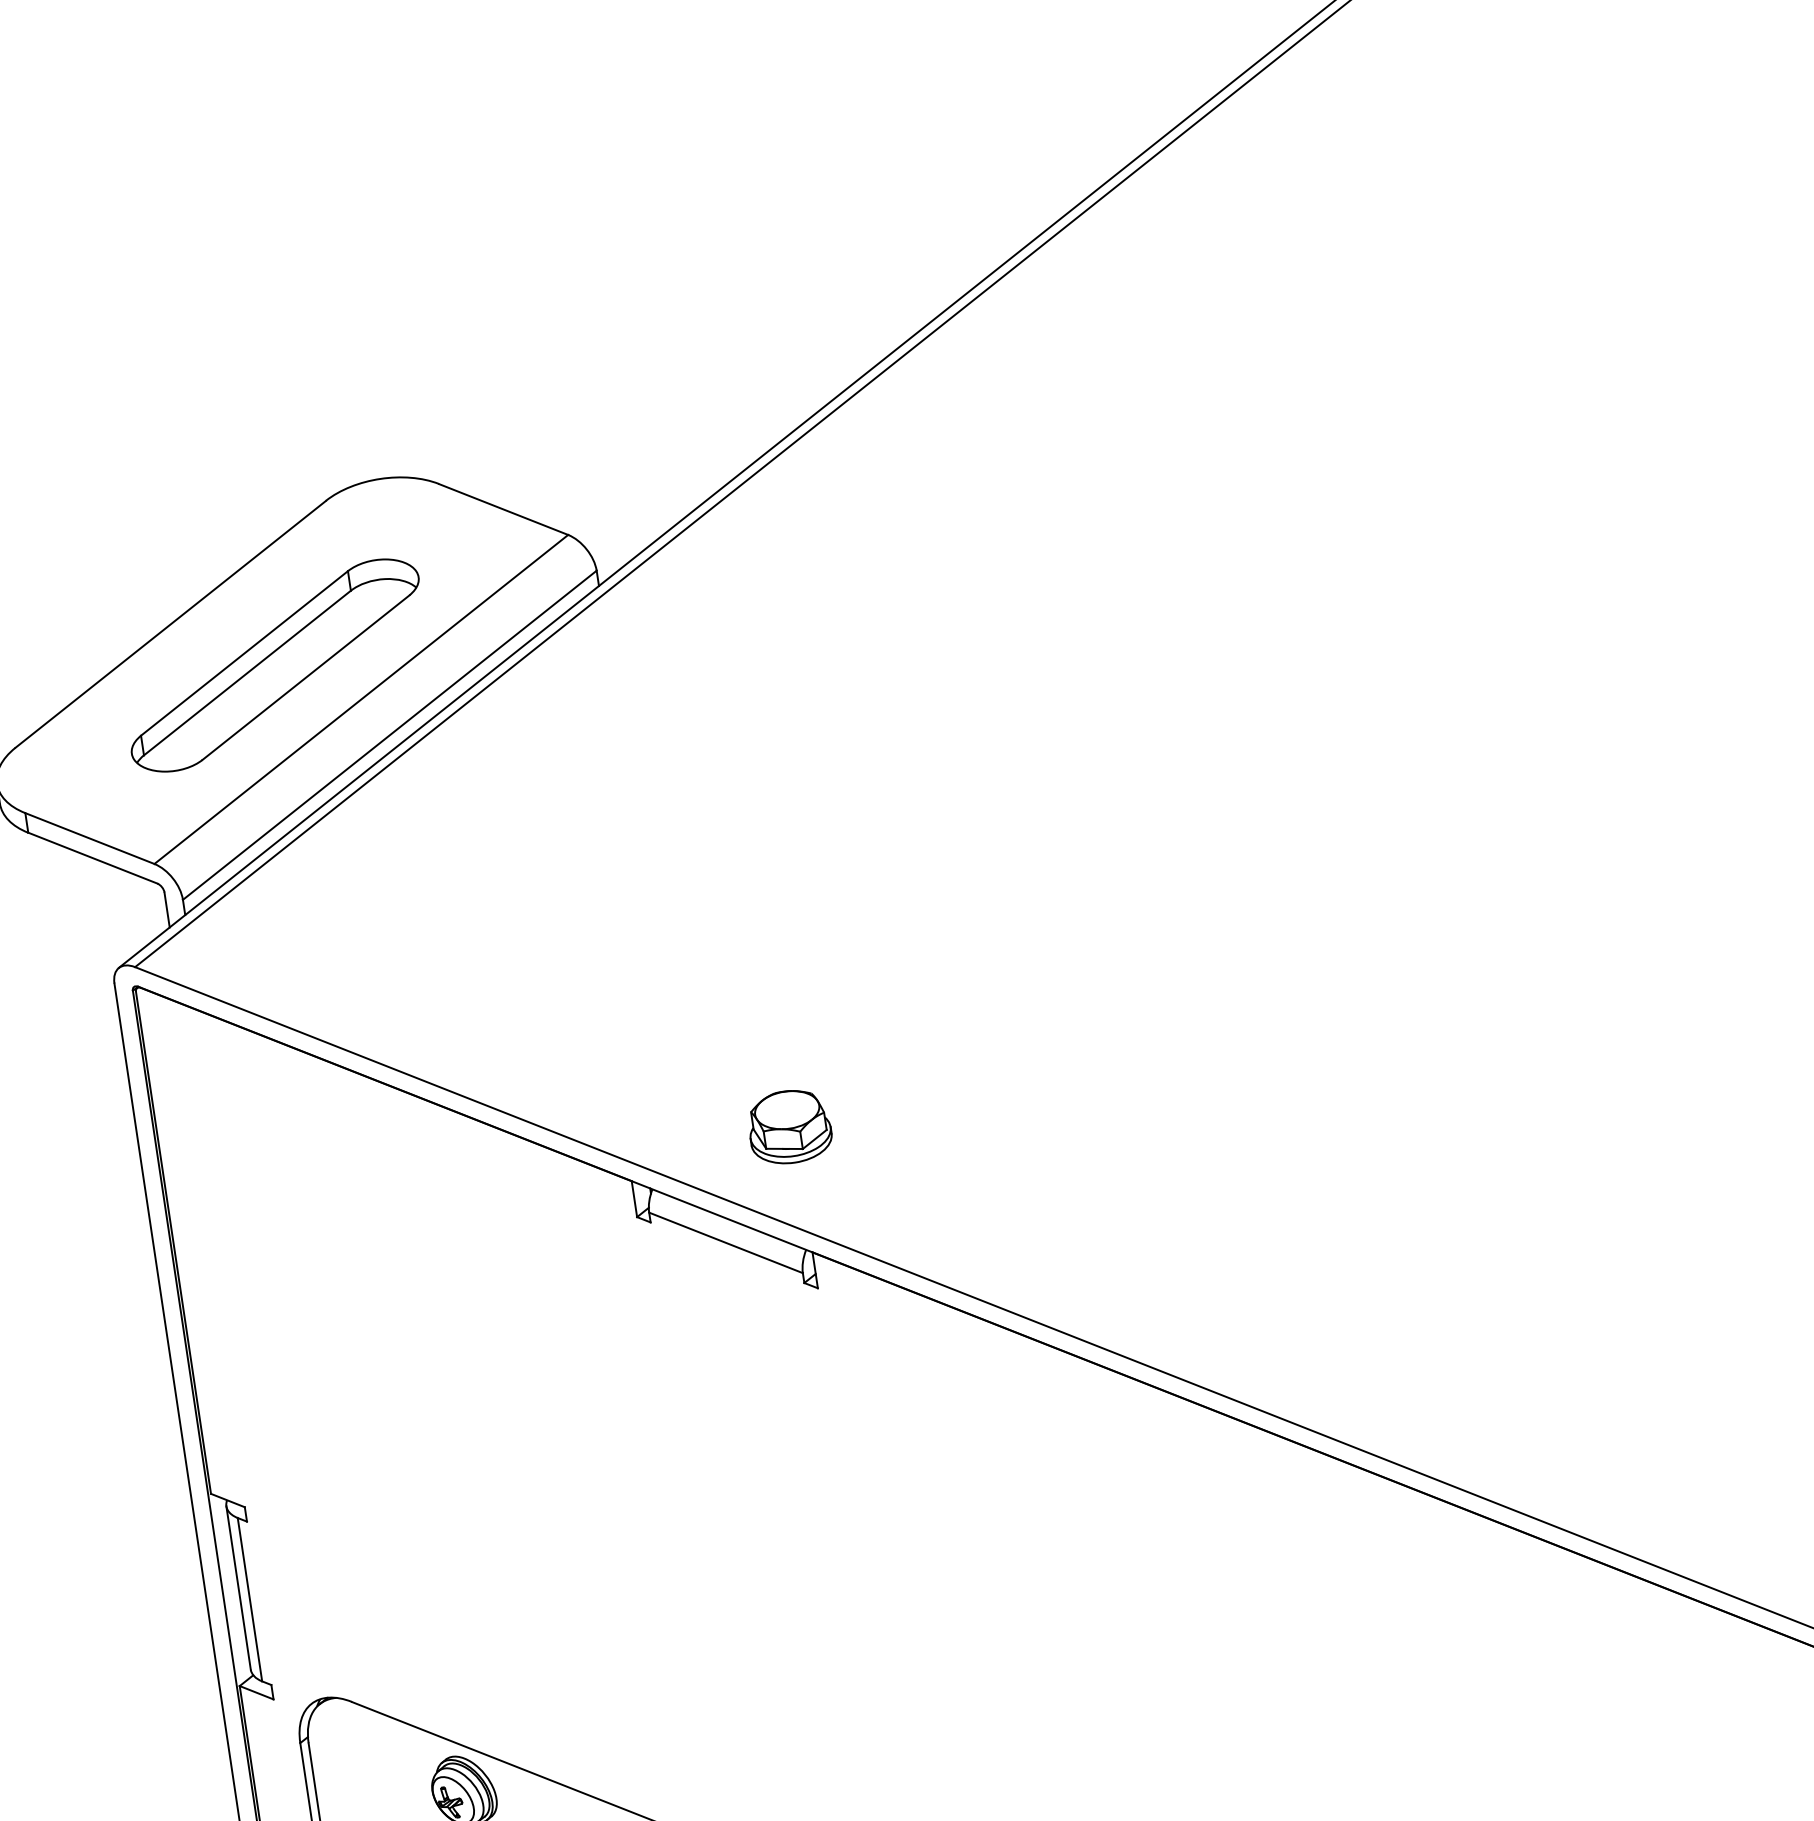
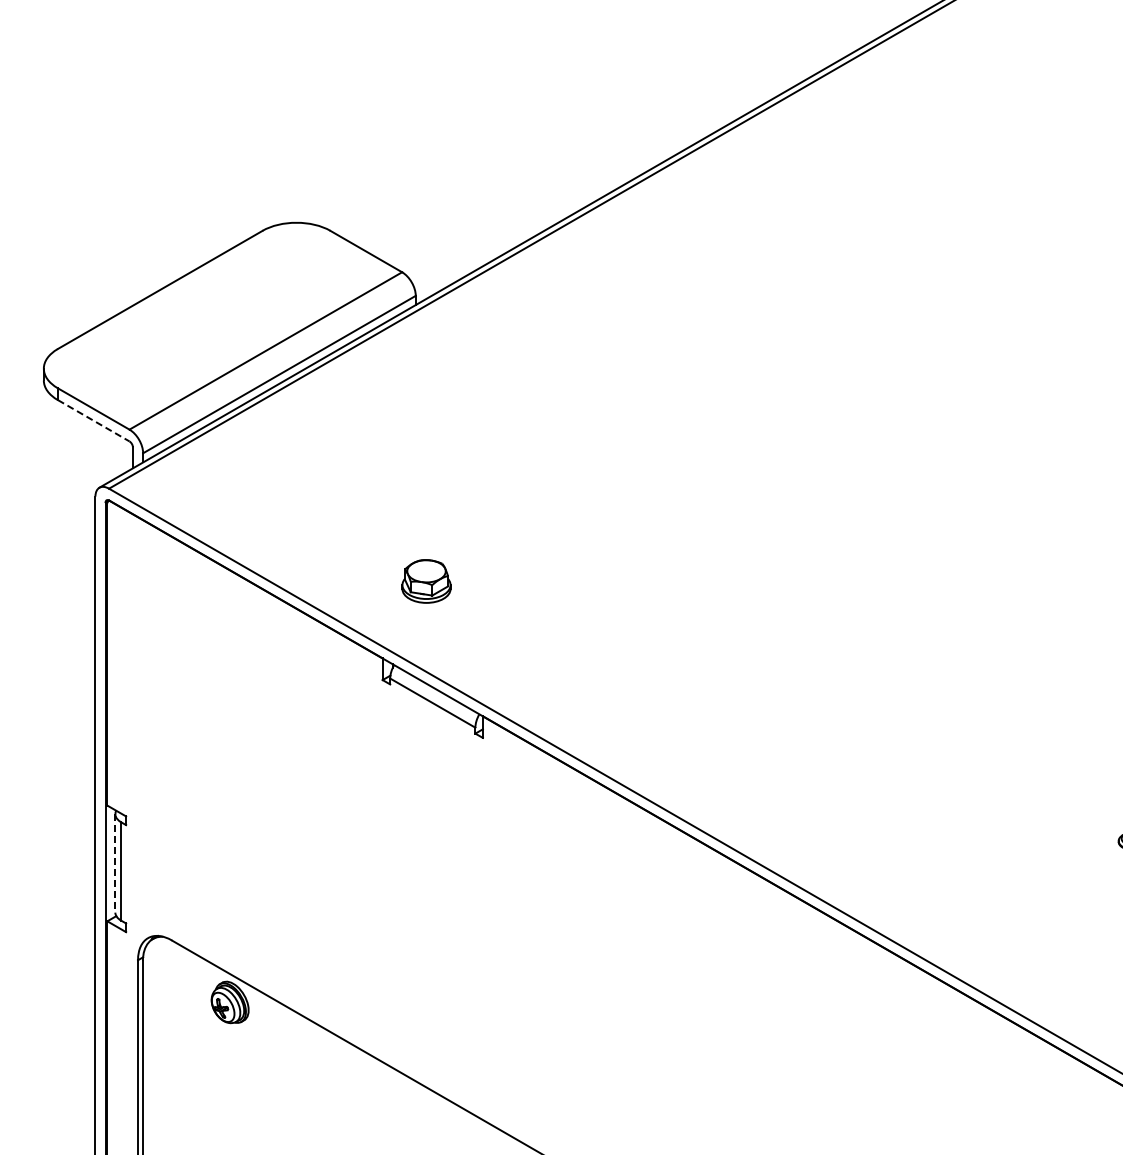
part: (275, 665) -> (218, 323), removed
line: (94, 859) -> (94, 421), solid -> dashed
part: (789, 1127) -> (426, 581), moved
line: (238, 1588) -> (115, 863), solid -> dashed

